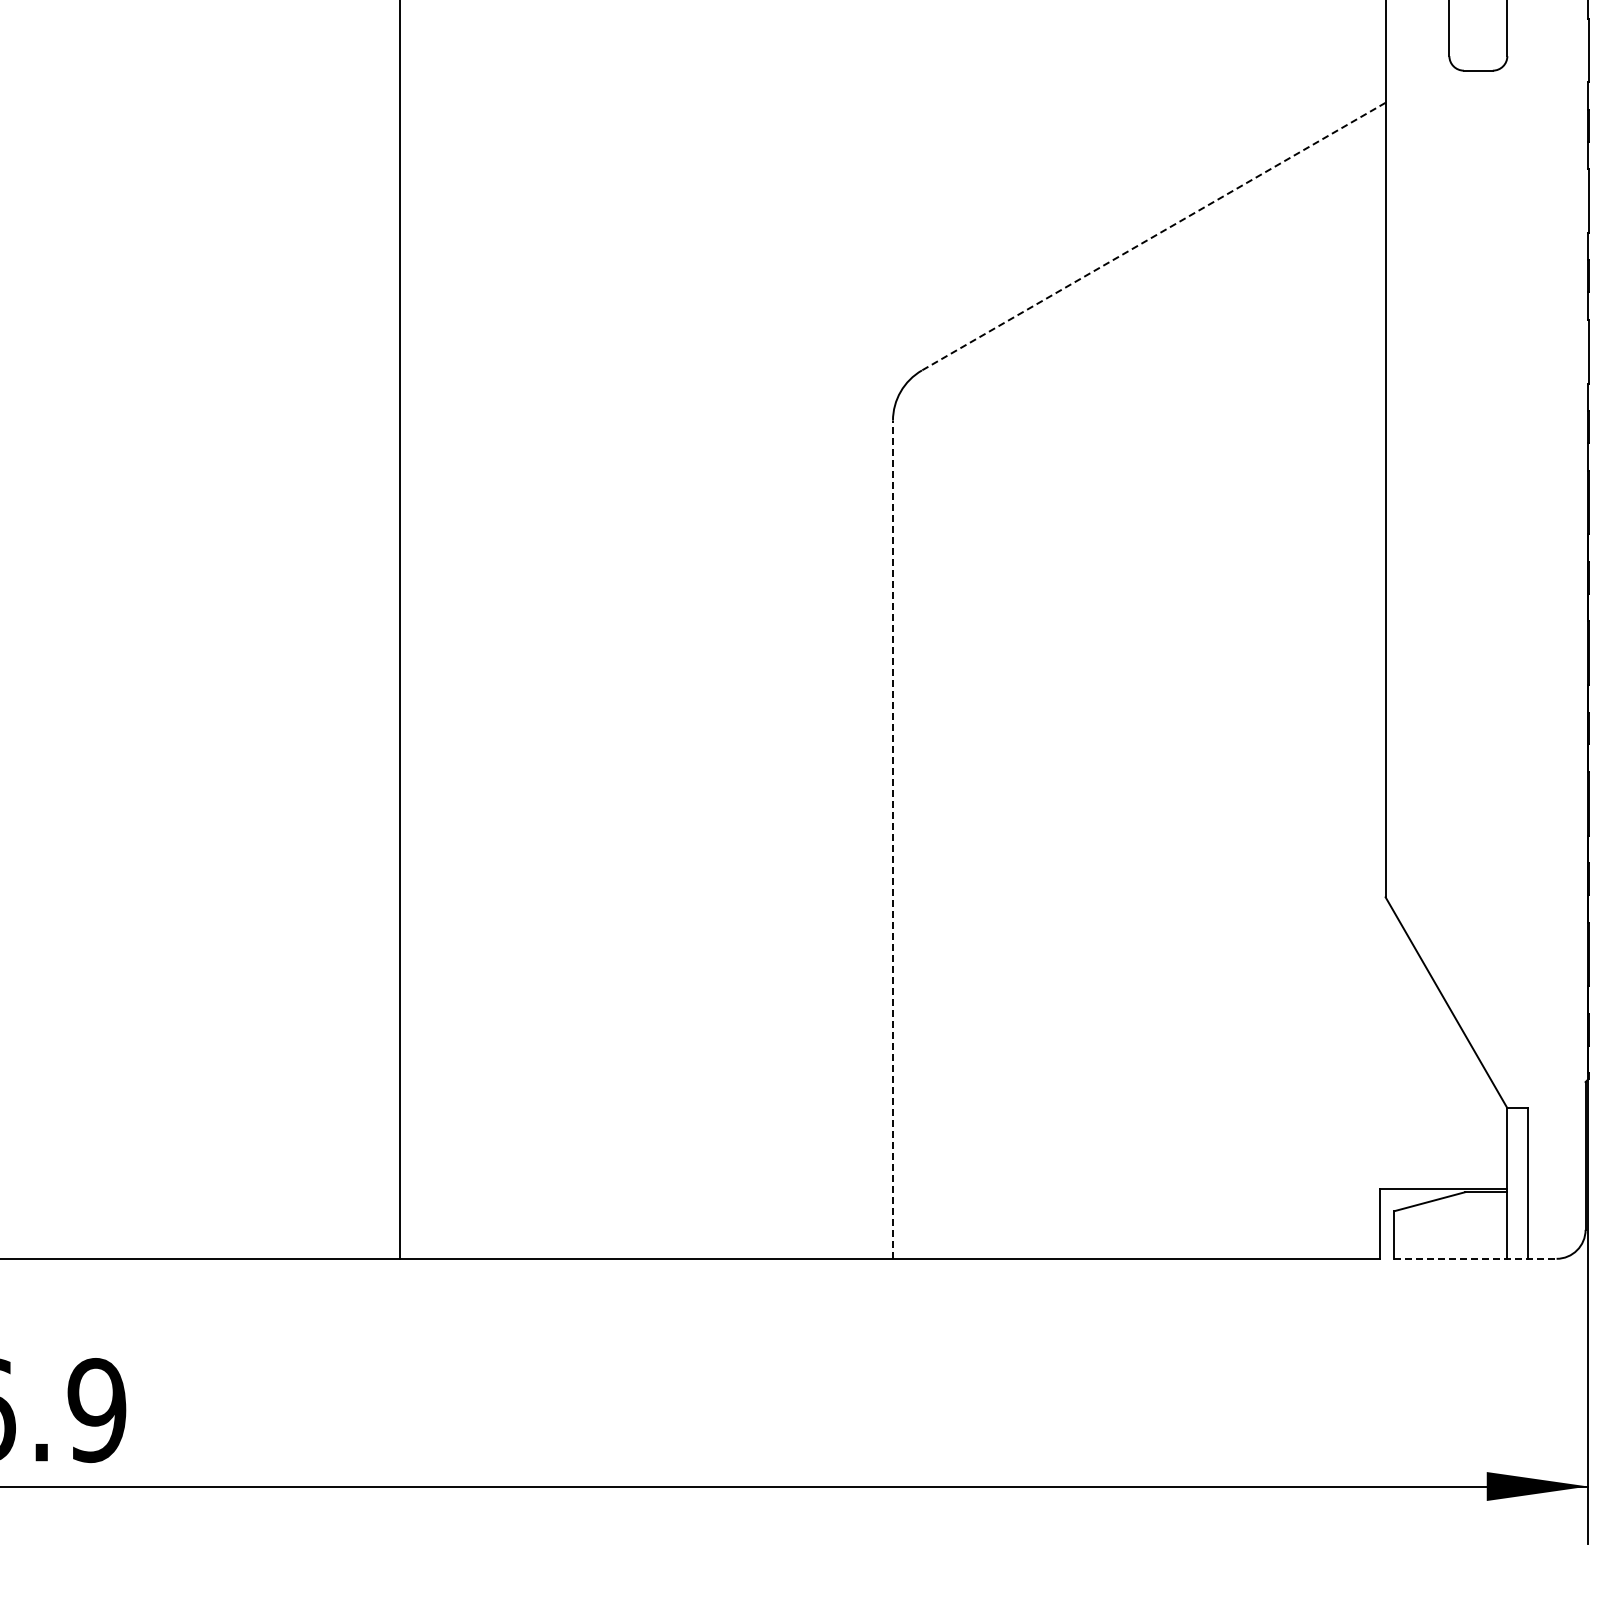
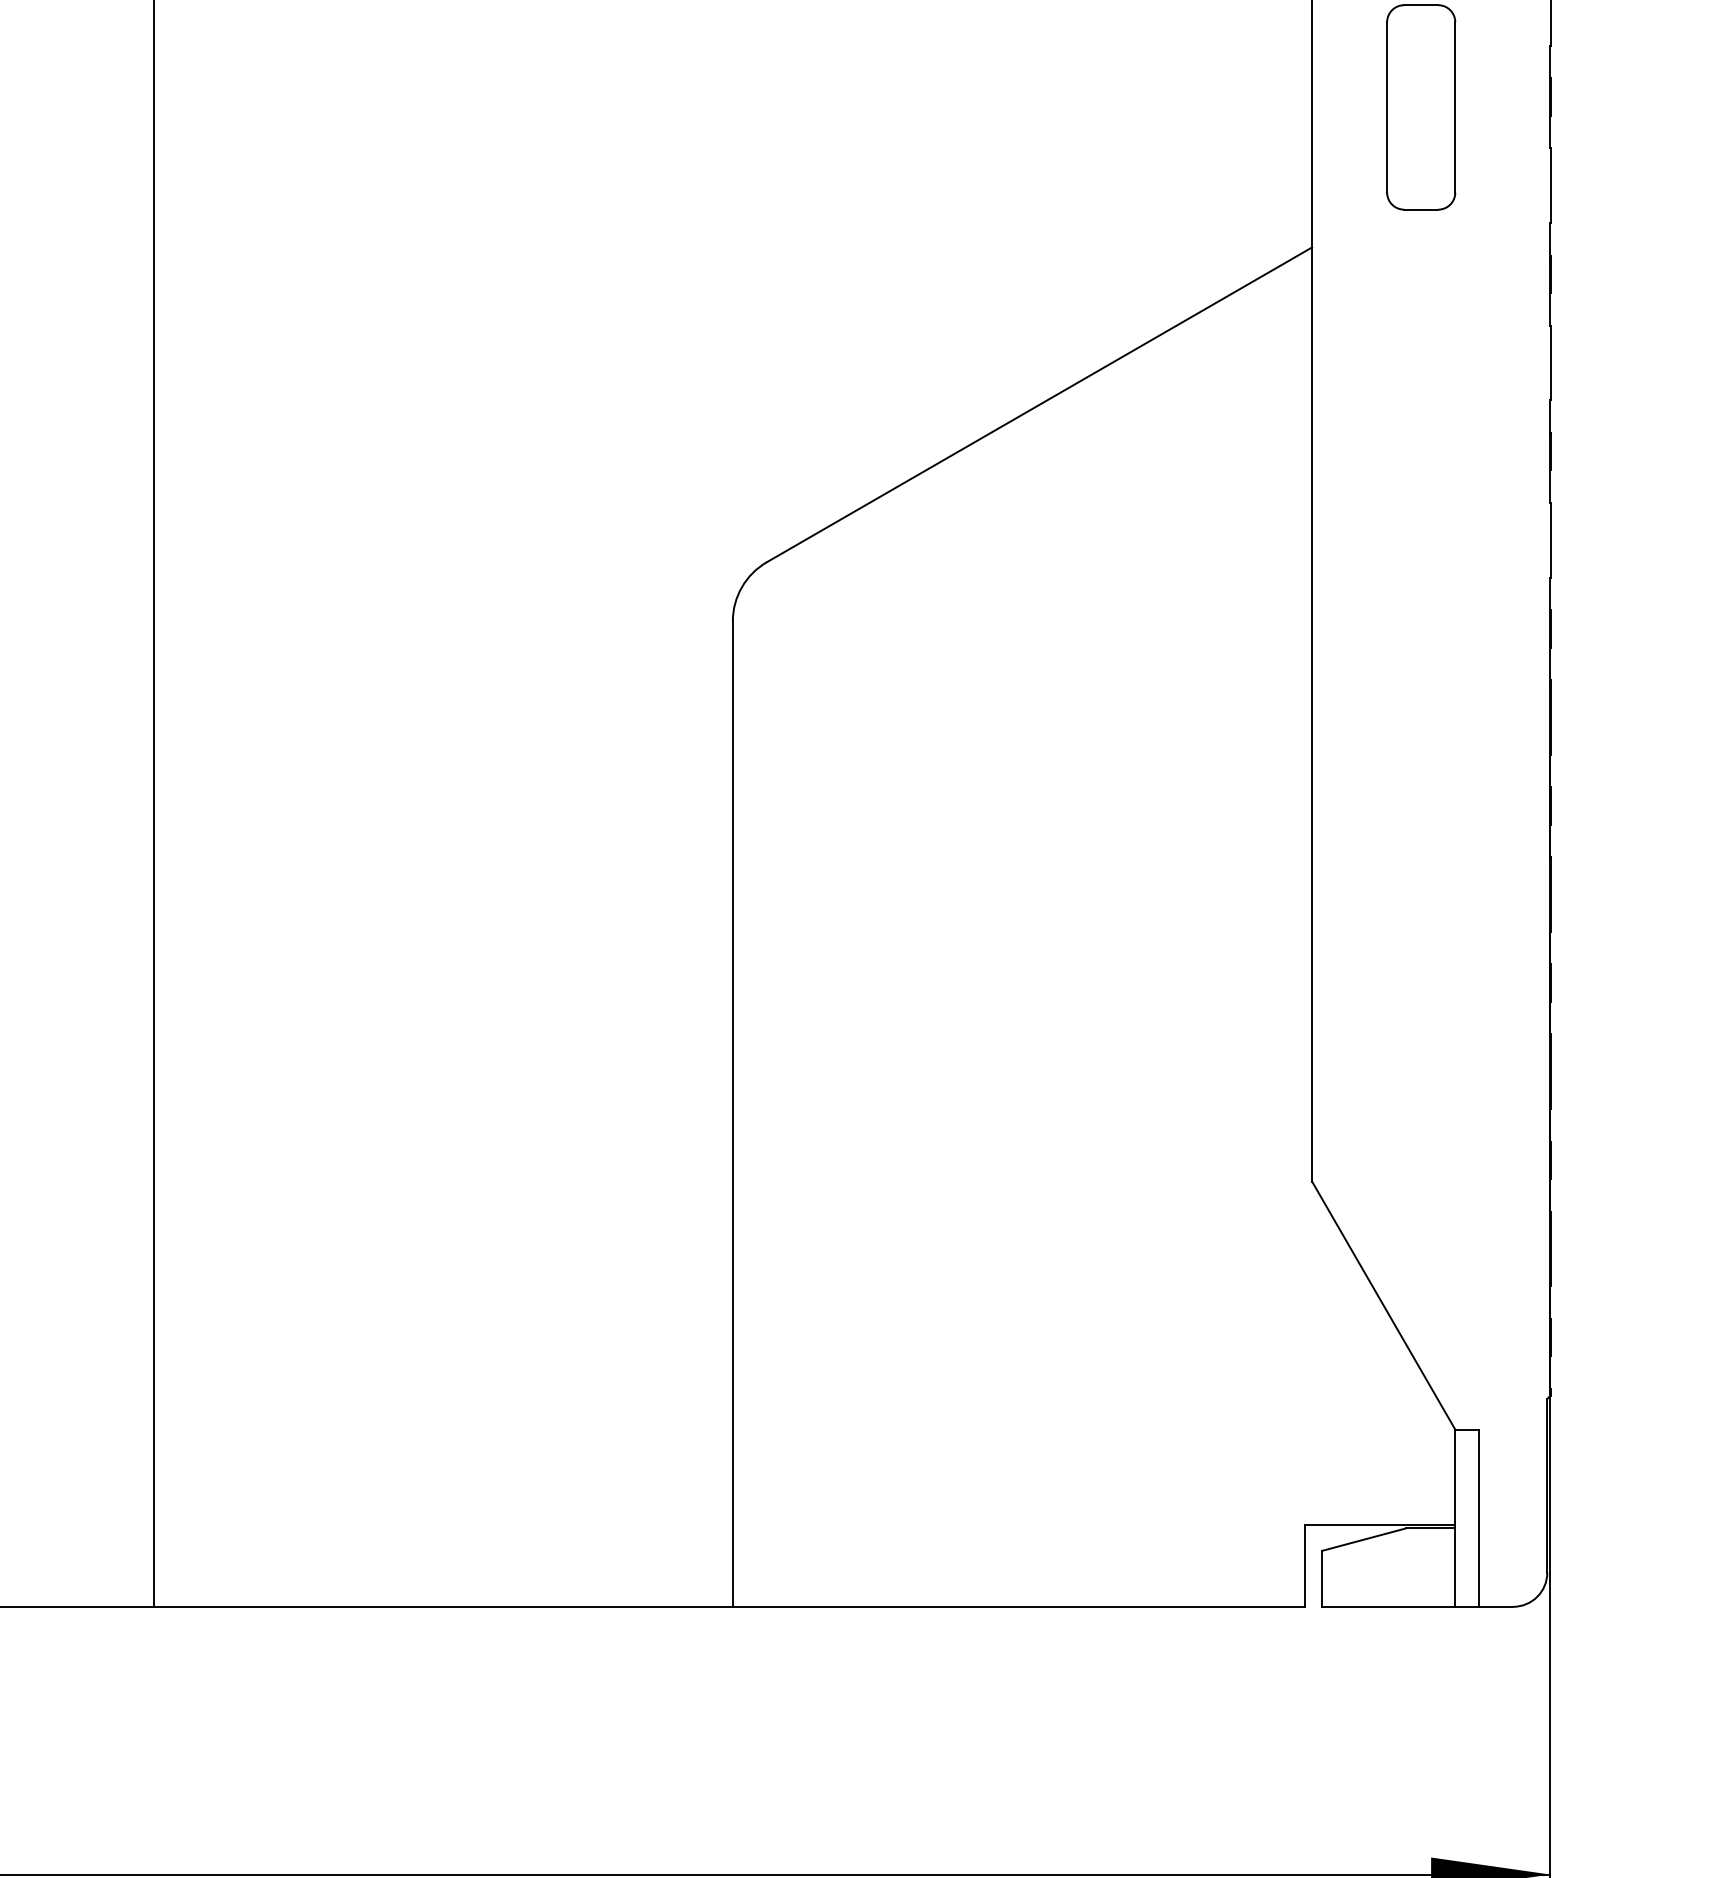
line: (1153, 236) -> (1039, 404), dashed -> solid
line: (892, 839) -> (732, 1113), dashed -> solid
line: (1475, 1258) -> (1417, 1606), dashed -> solid

